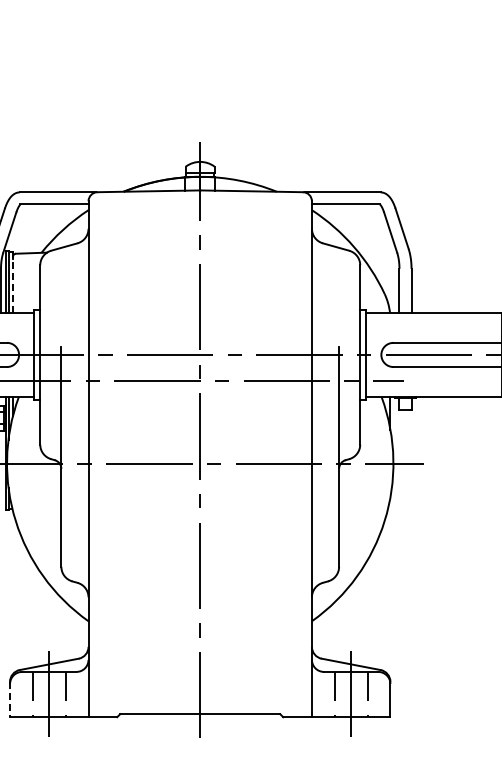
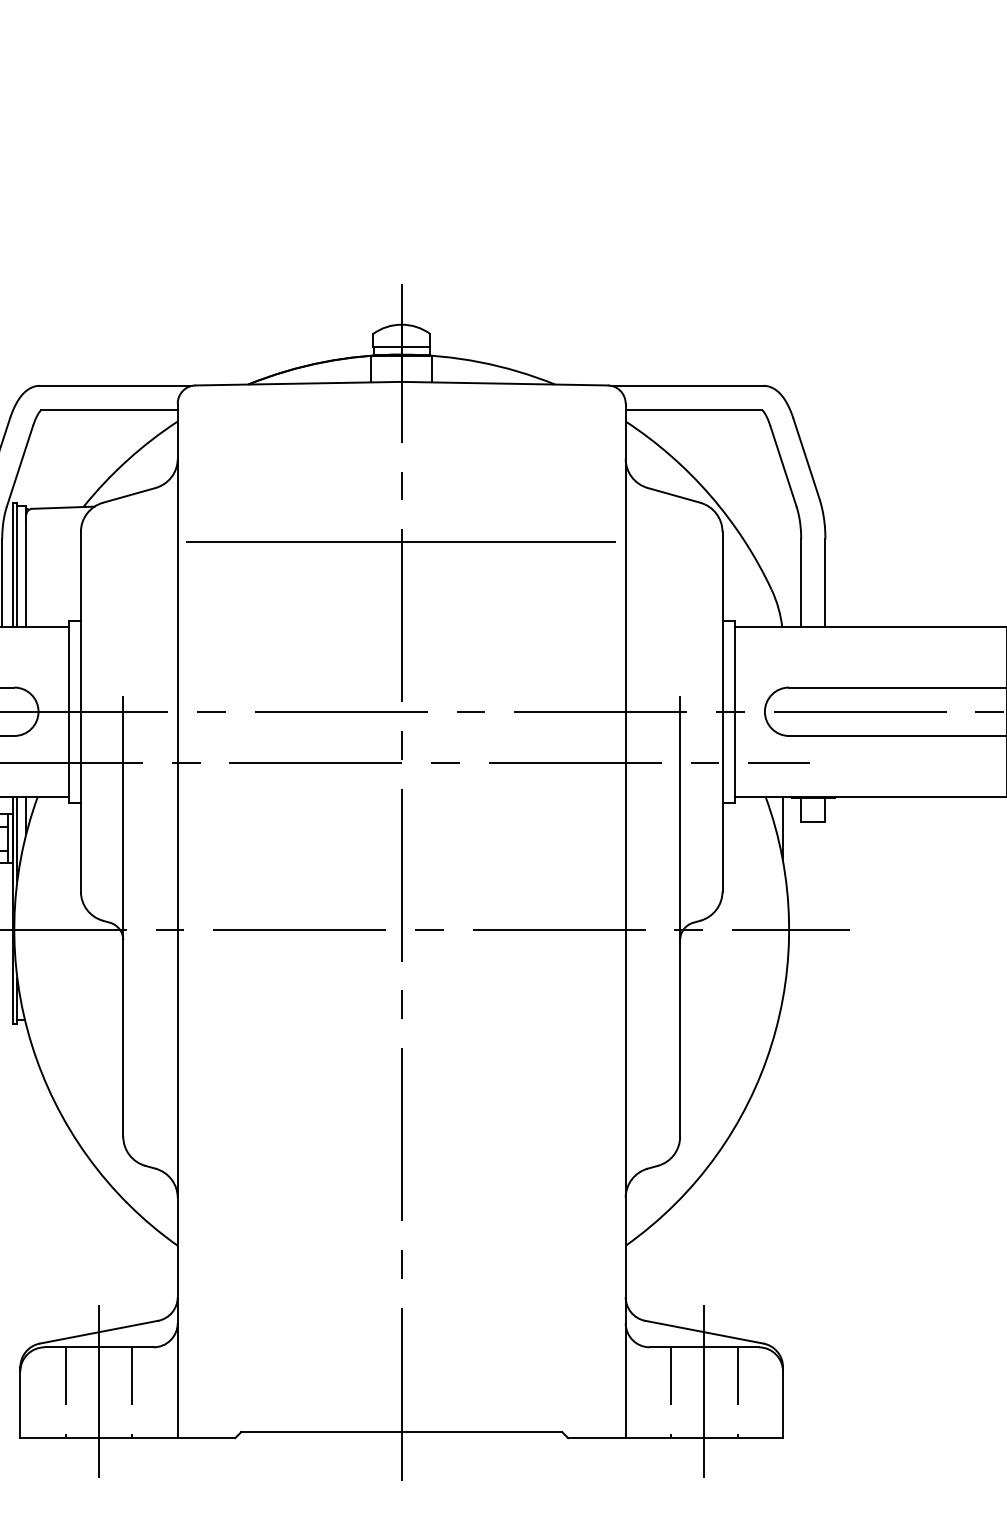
line: (199, 270) -> (400, 542), added
line: (13, 284) -> (27, 570), dashed -> solid
line: (10, 699) -> (21, 1402), dashed -> solid

